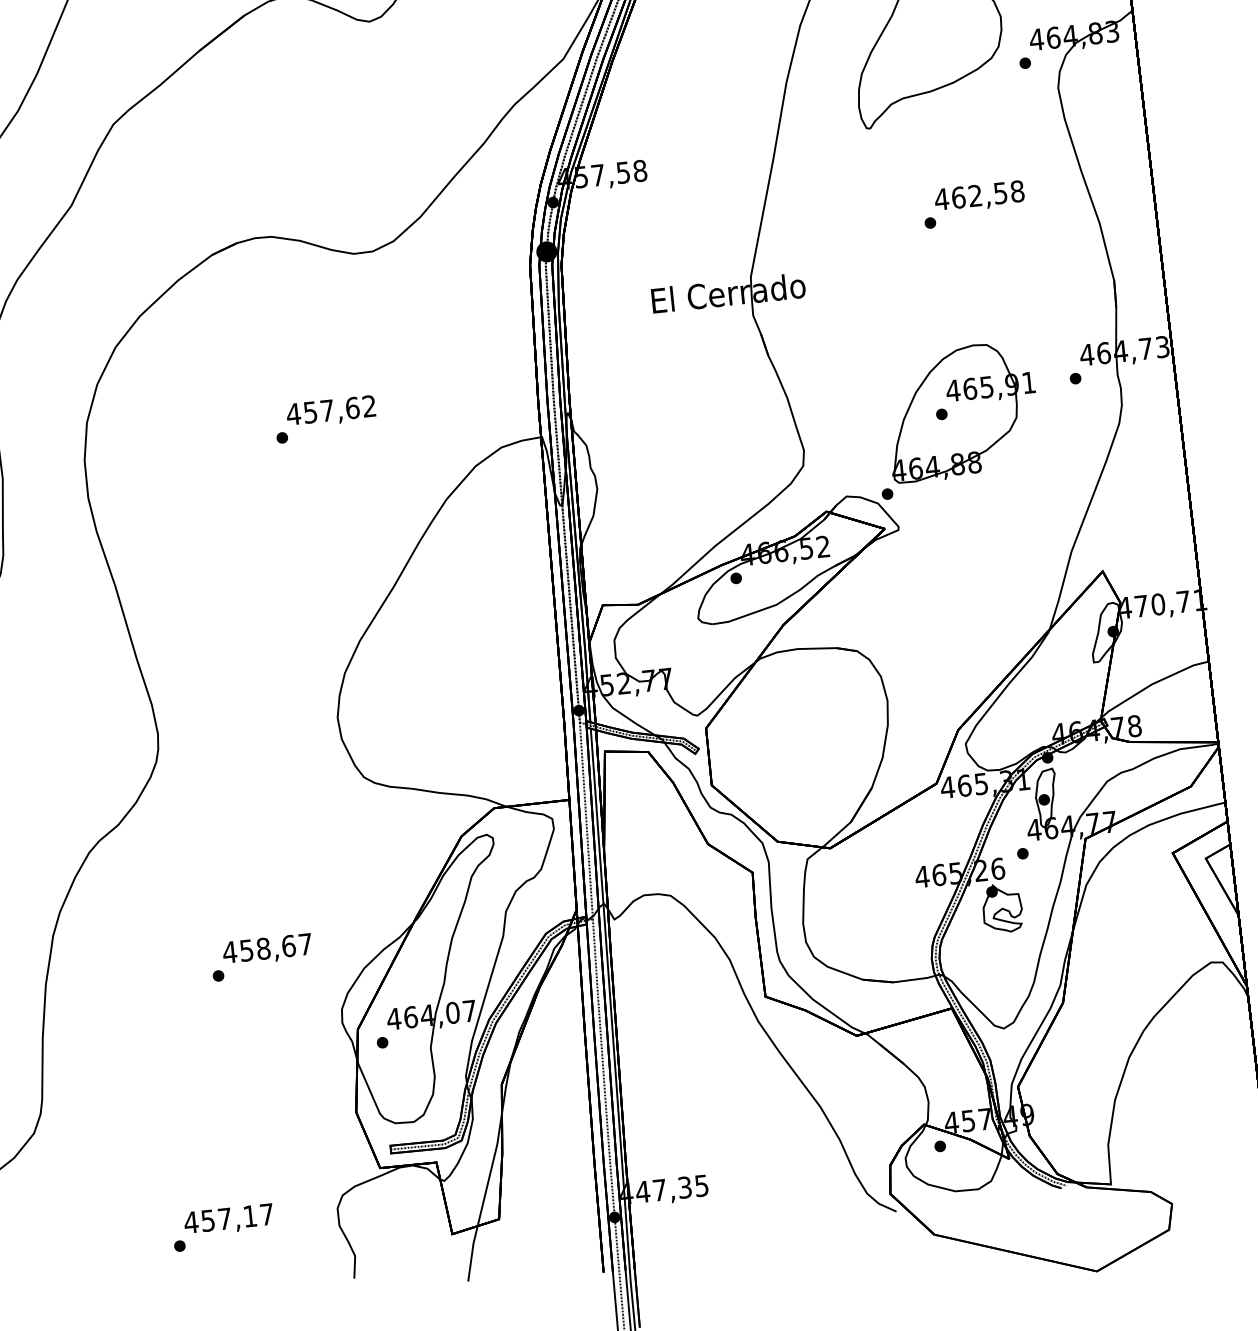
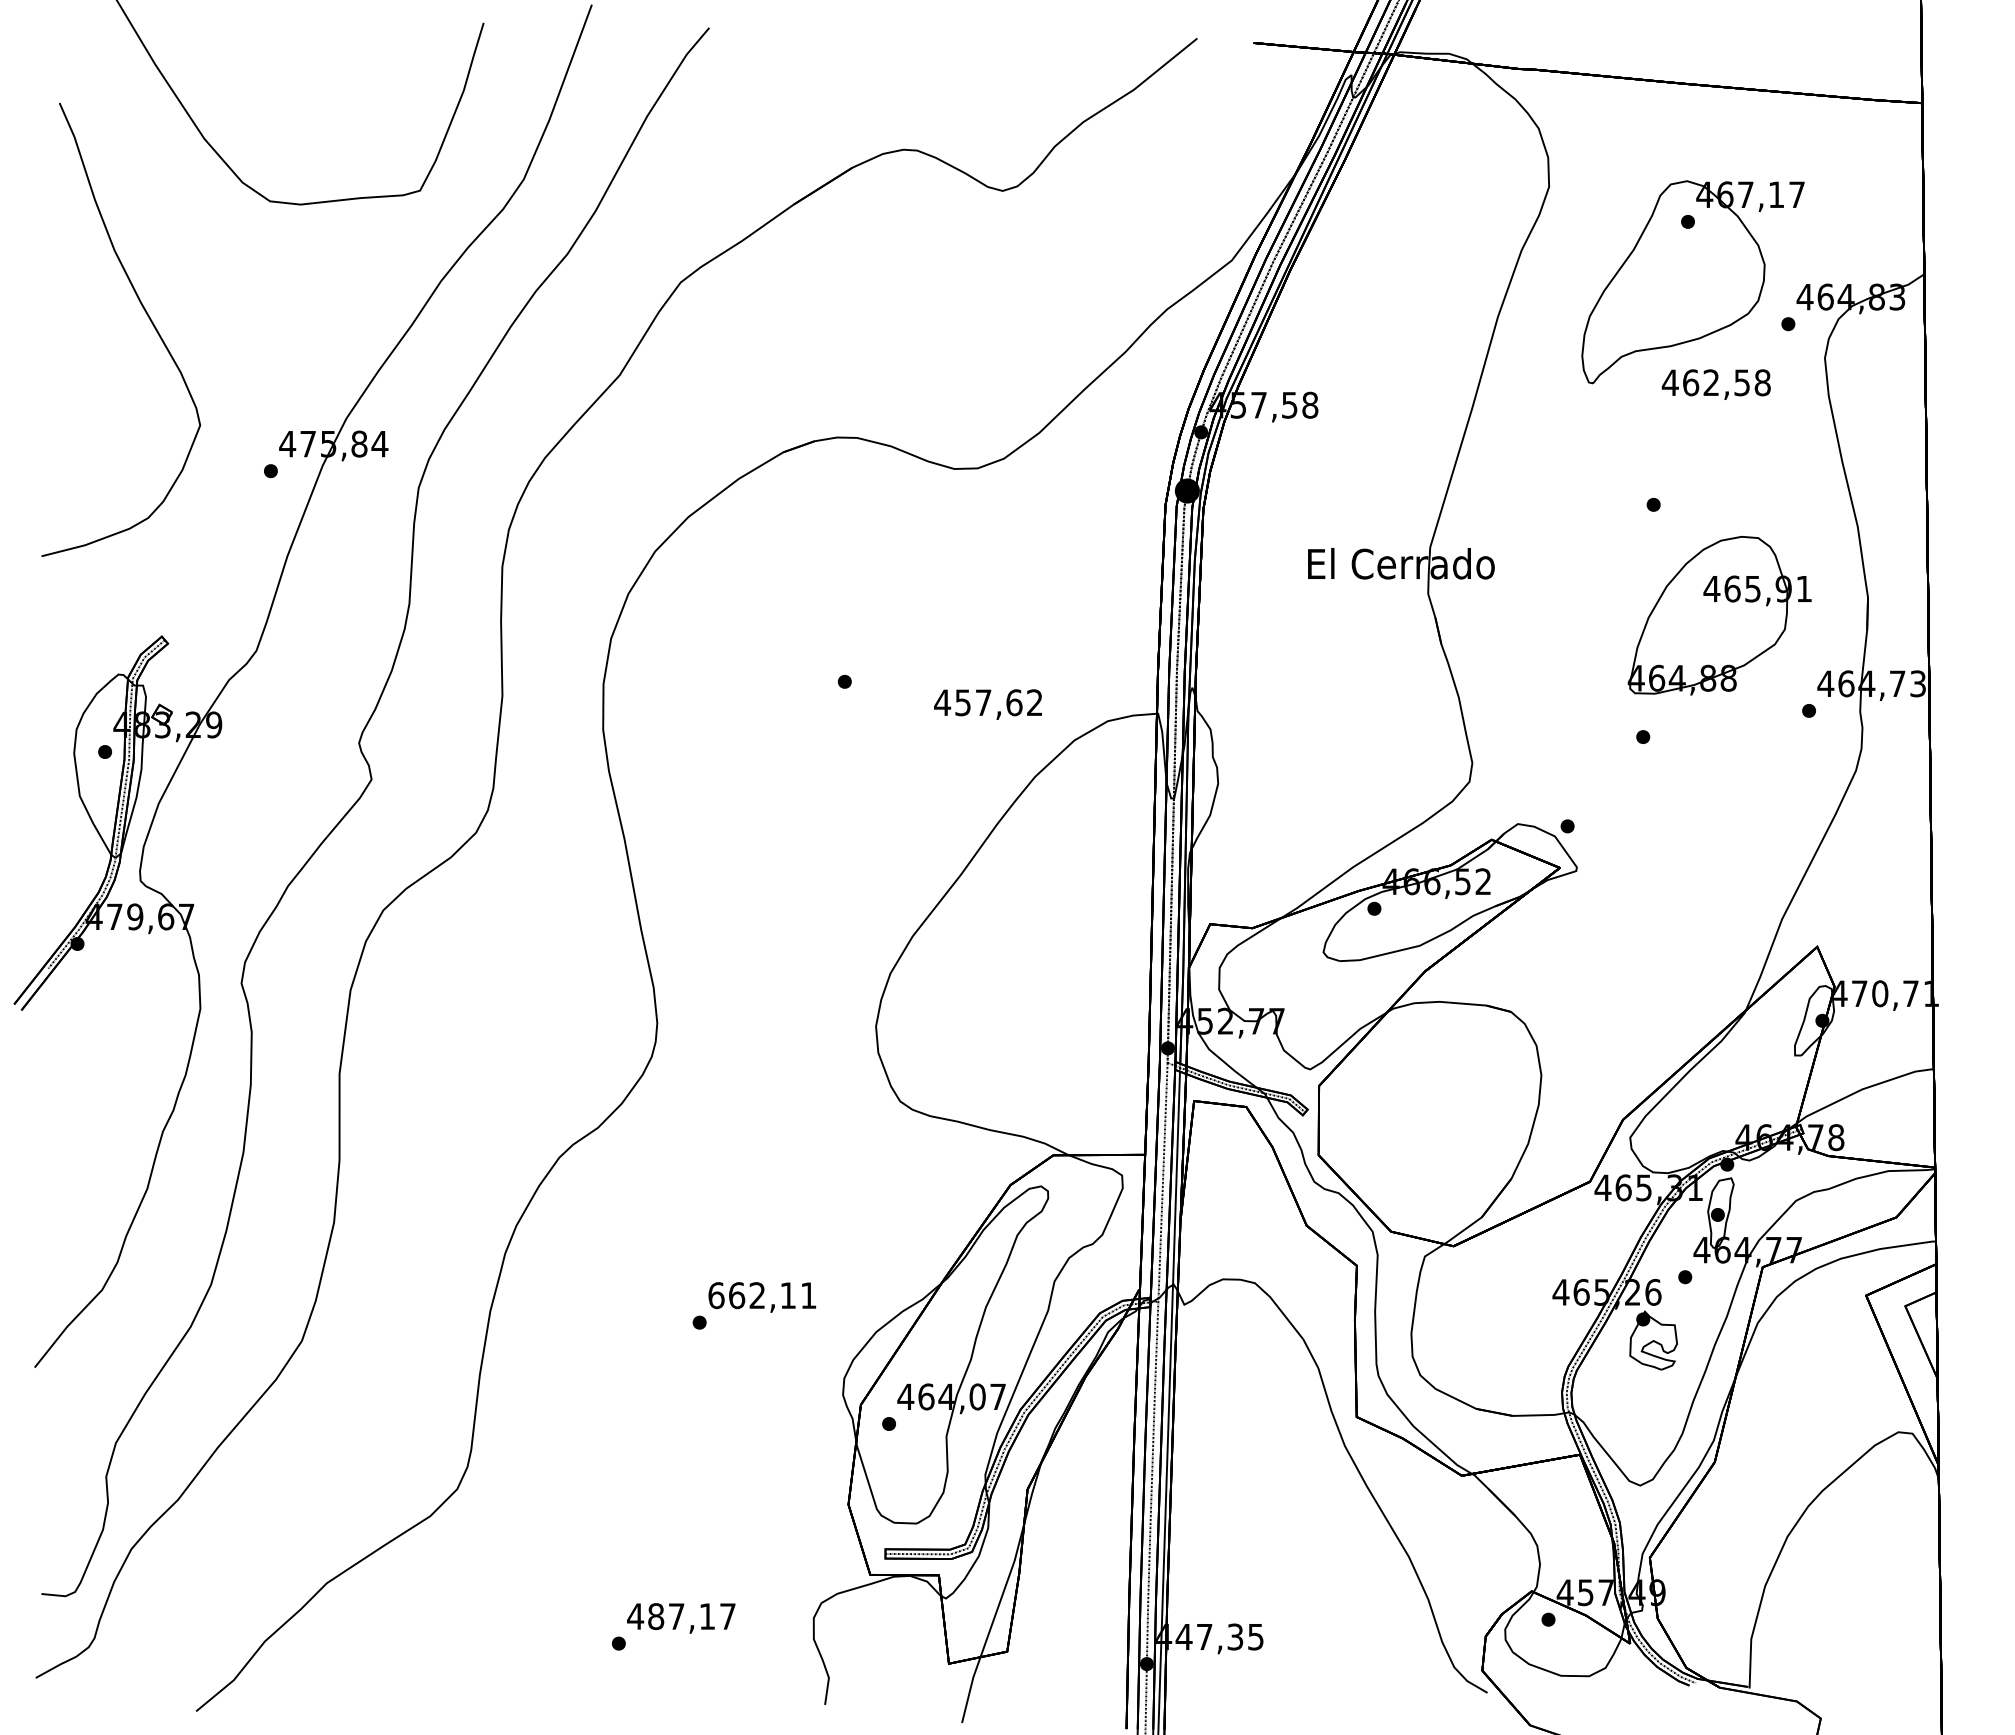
text: (978, 196) -> (1715, 384), moved
text: (330, 411) -> (987, 704), moved
part: (961, 411) -> (1719, 615), moved
text: (266, 948) -> (761, 1295), 458,67 -> 662,11
text: (208, 1220) -> (656, 1616), 457,17 -> 487,17

